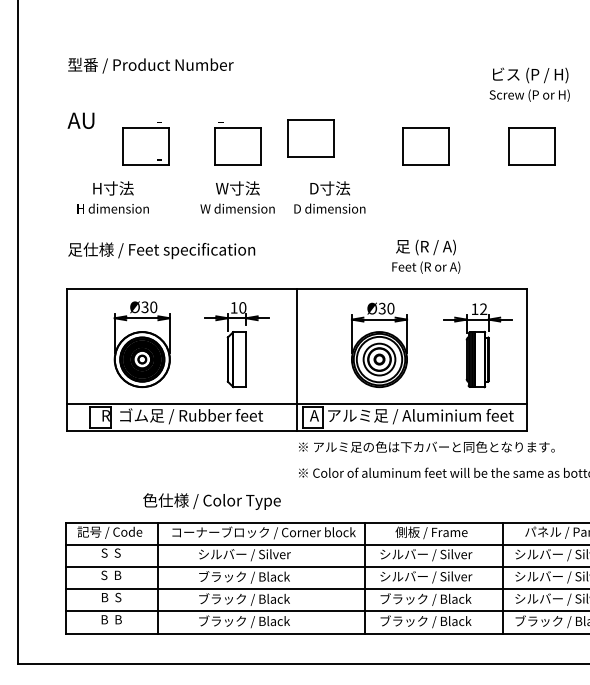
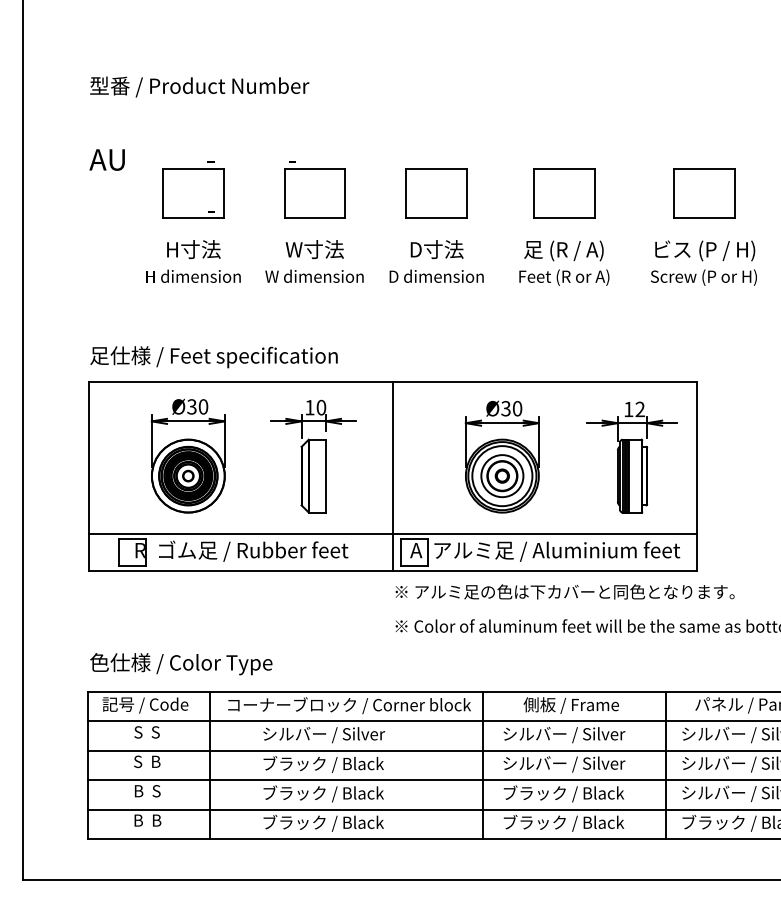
text: (529, 84) -> (703, 262), moved
part: (310, 138) -> (436, 193), moved
text: (112, 197) -> (192, 261), moved
text: (161, 250) -> (213, 356), moved
text: (426, 256) -> (564, 262), moved
text: (211, 501) -> (180, 664), moved

